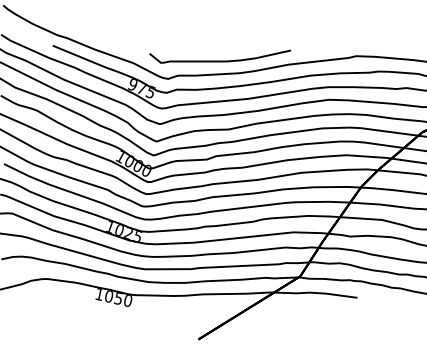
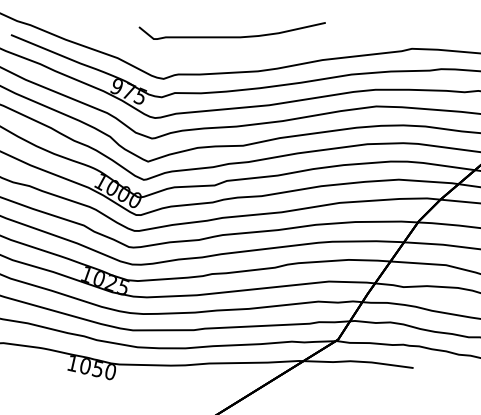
part: (219, 56) -> (231, 30), moved

